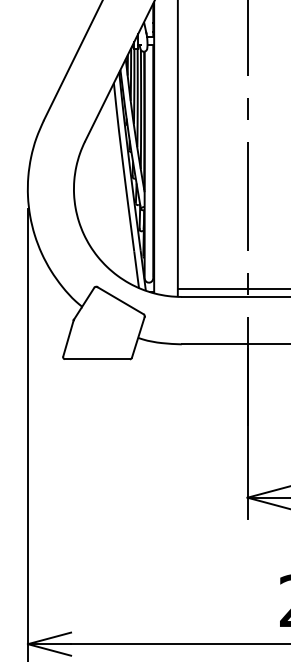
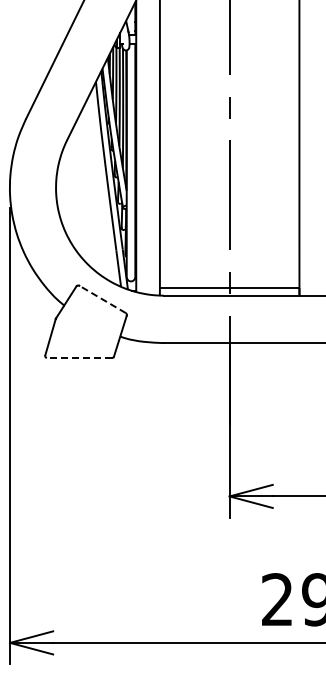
line: (120, 300) -> (102, 299), solid -> dashed
line: (97, 359) -> (79, 358), solid -> dashed

